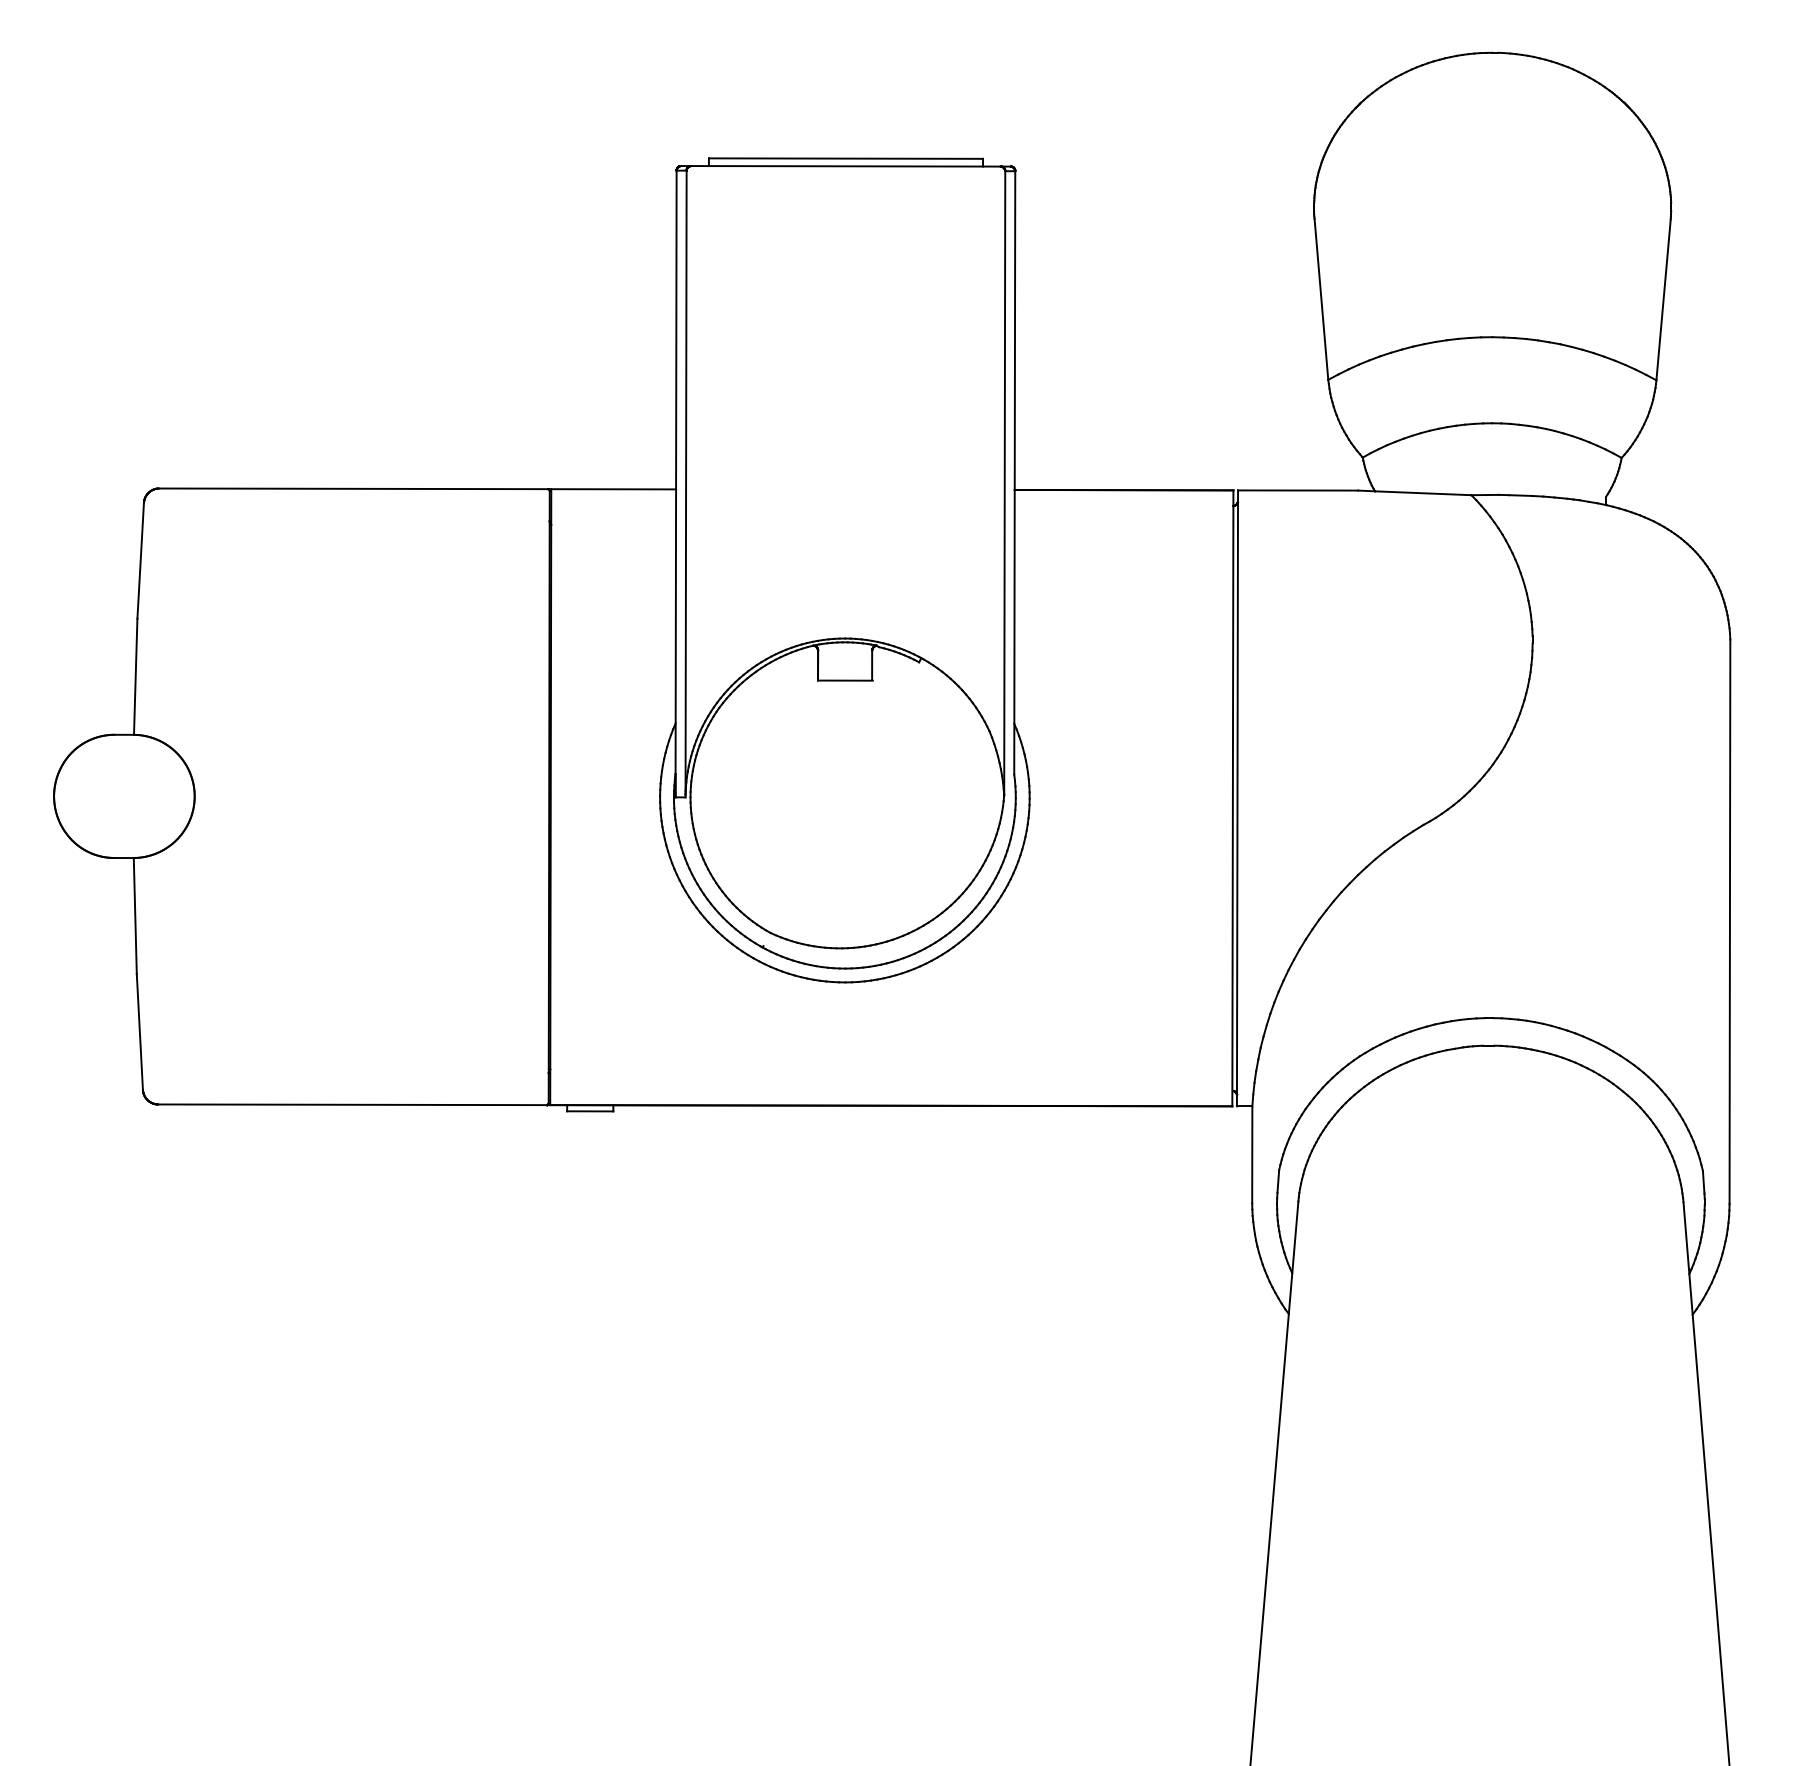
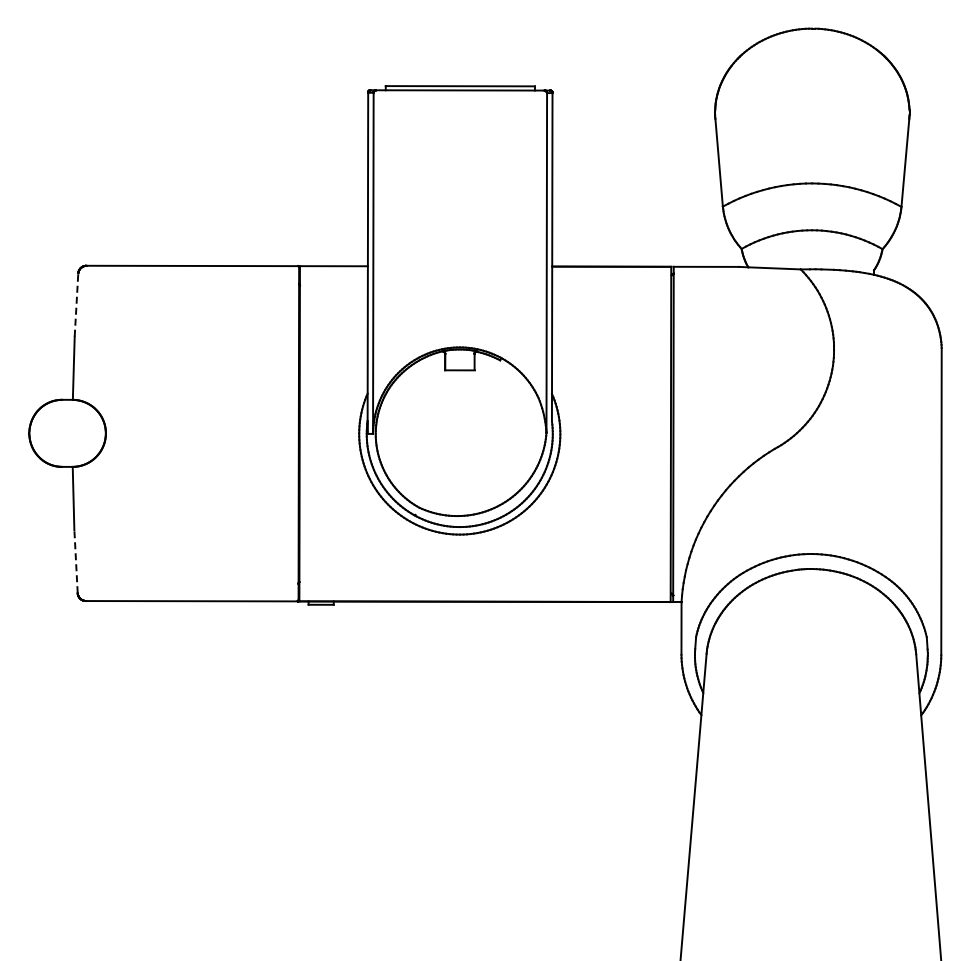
line: (140, 561) -> (76, 305), solid -> dashed
line: (140, 1031) -> (76, 561), solid -> dashed

